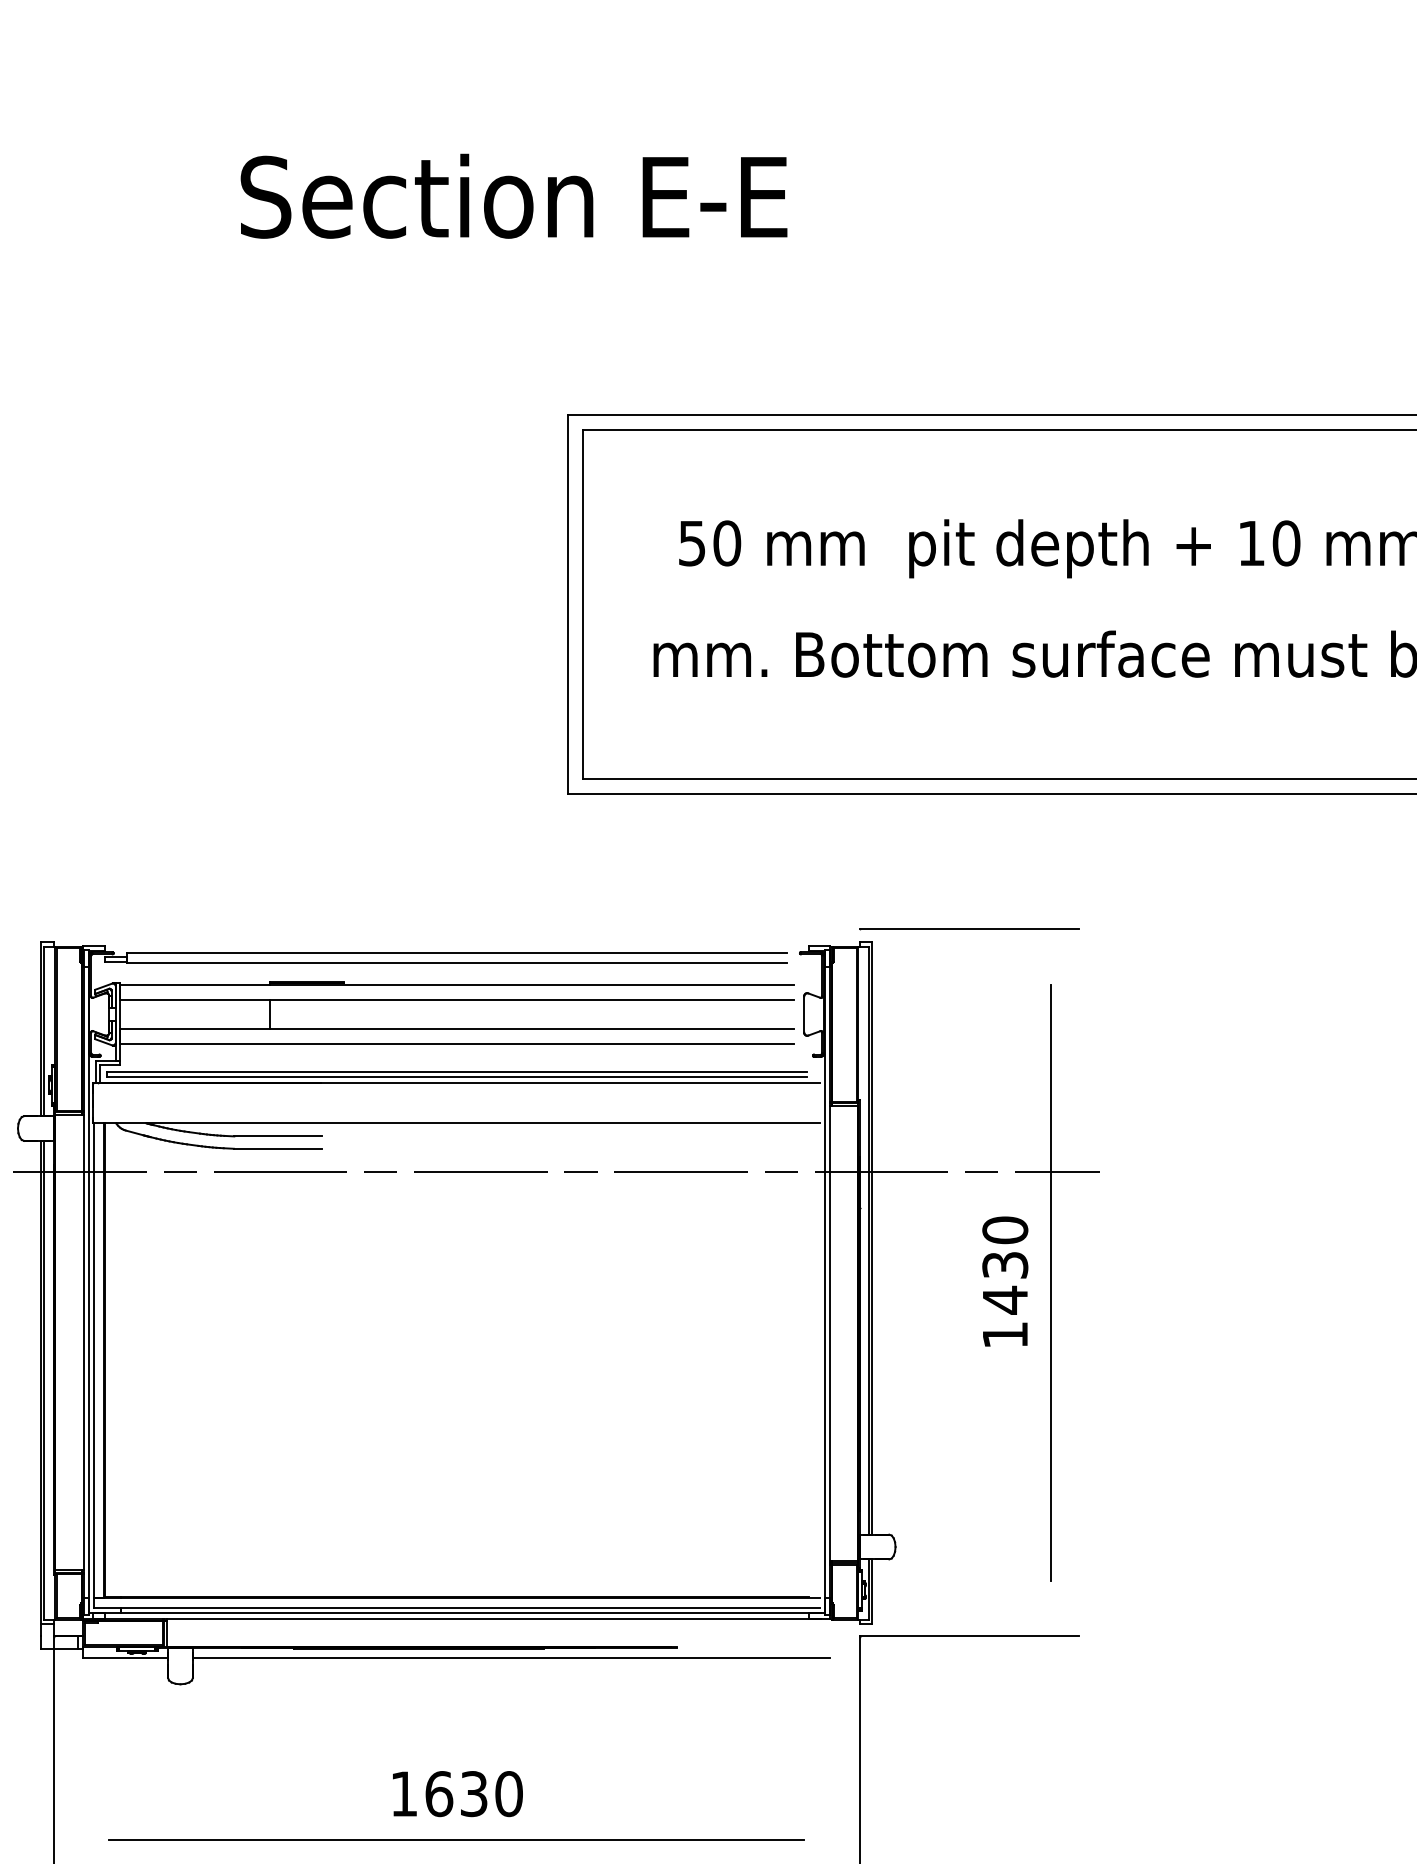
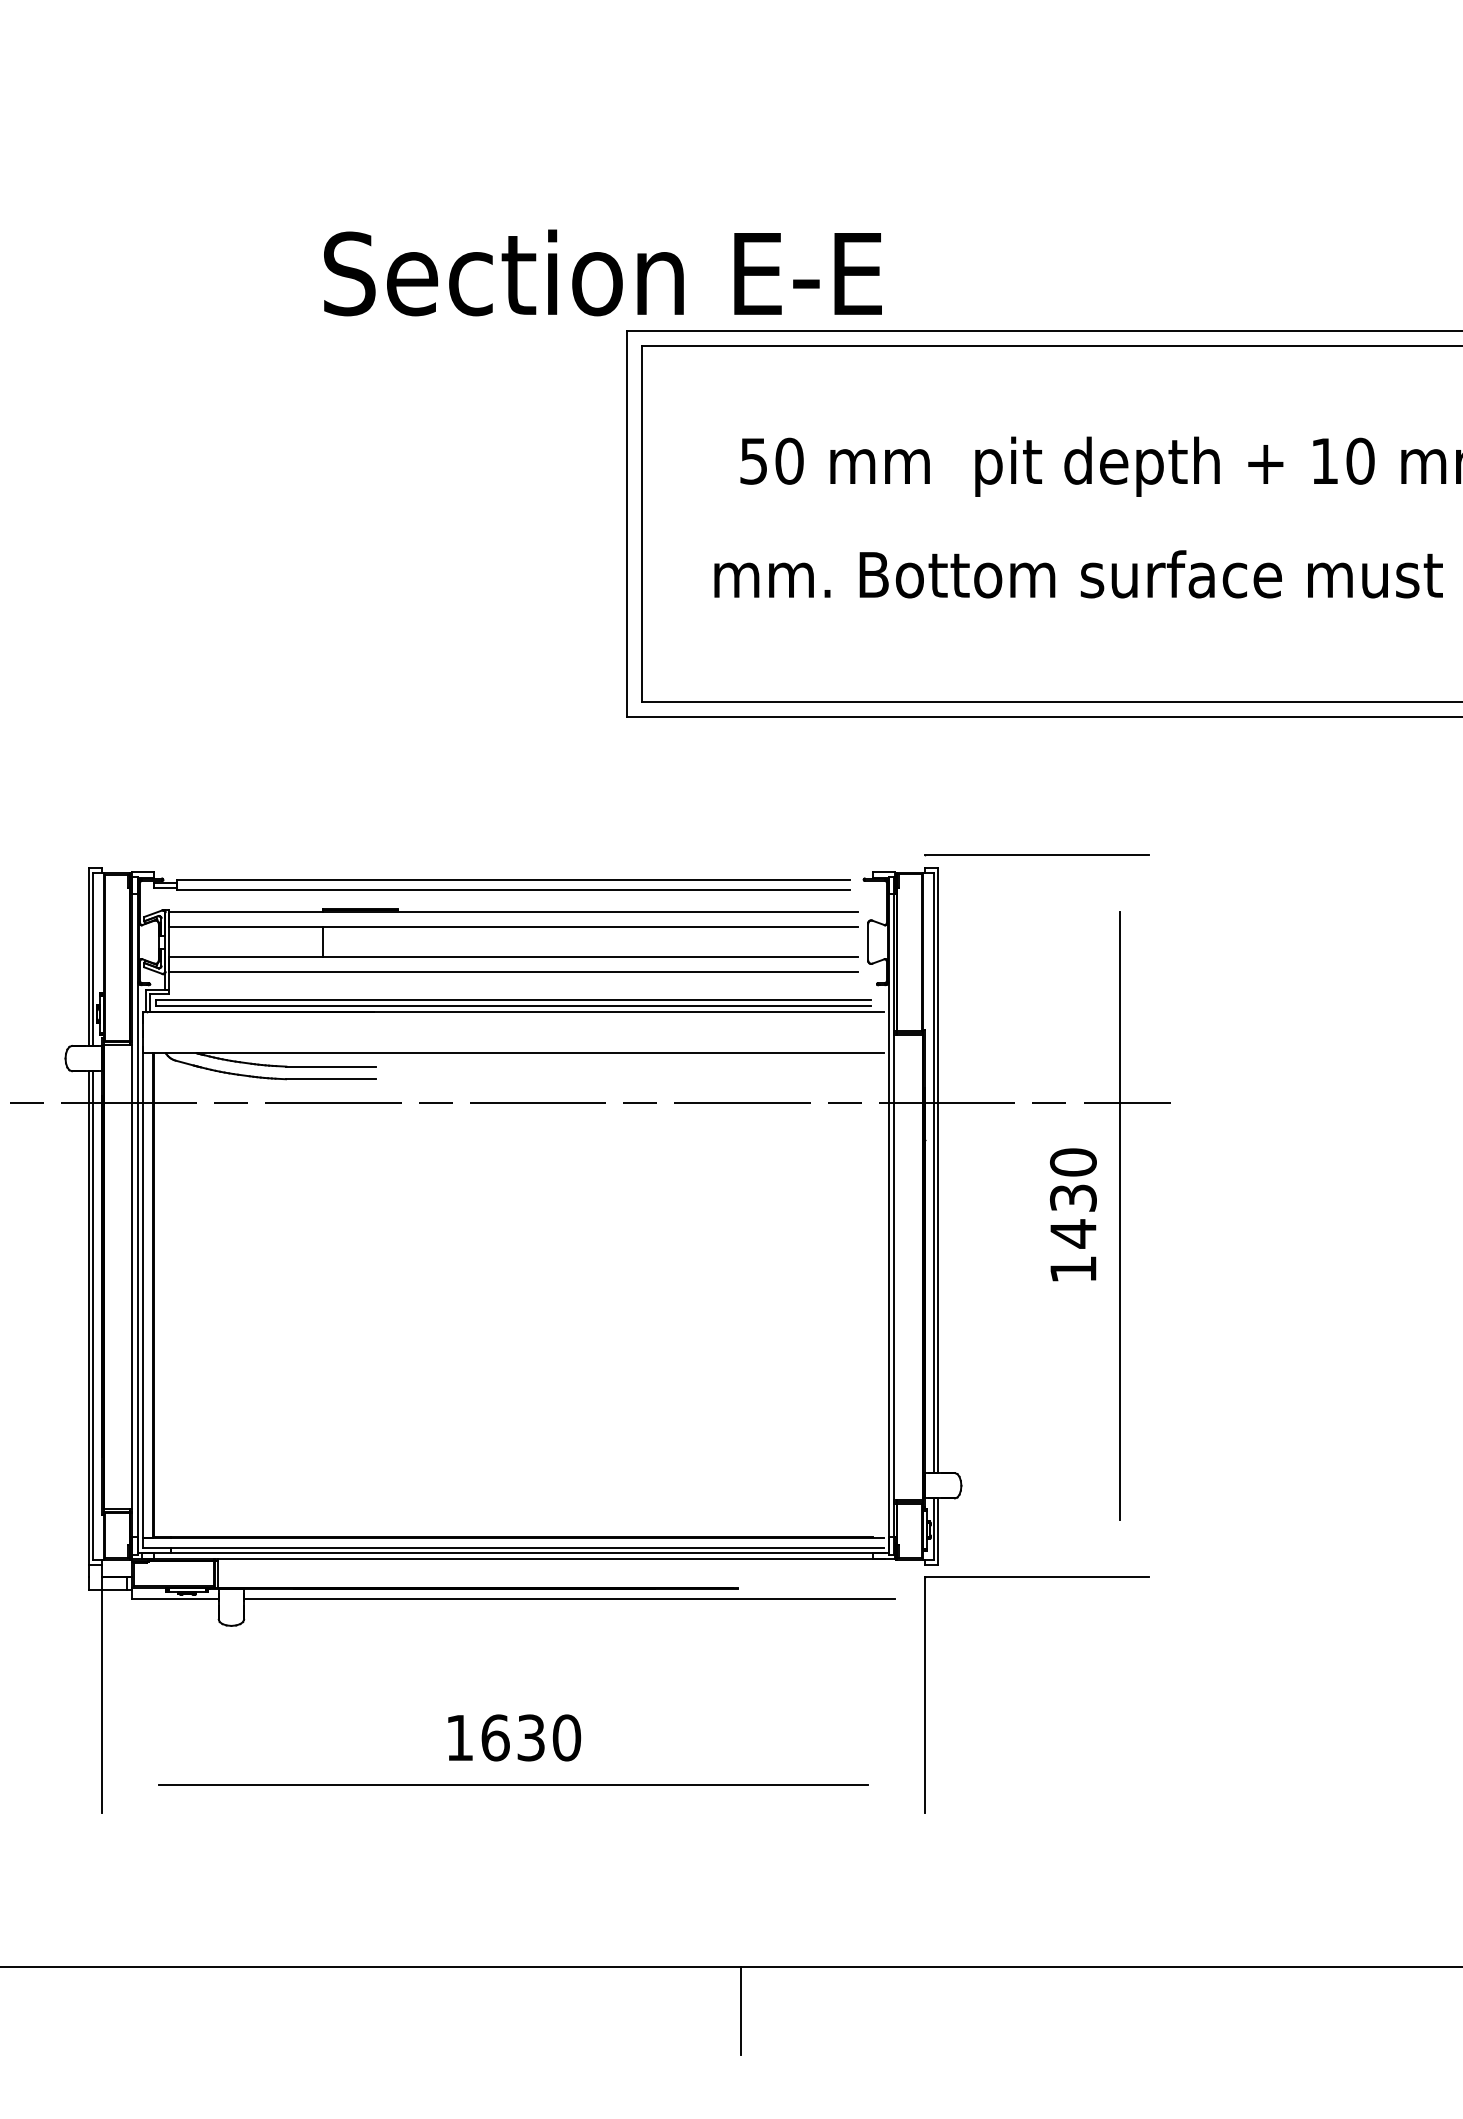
text: (513, 195) -> (602, 272), moved

